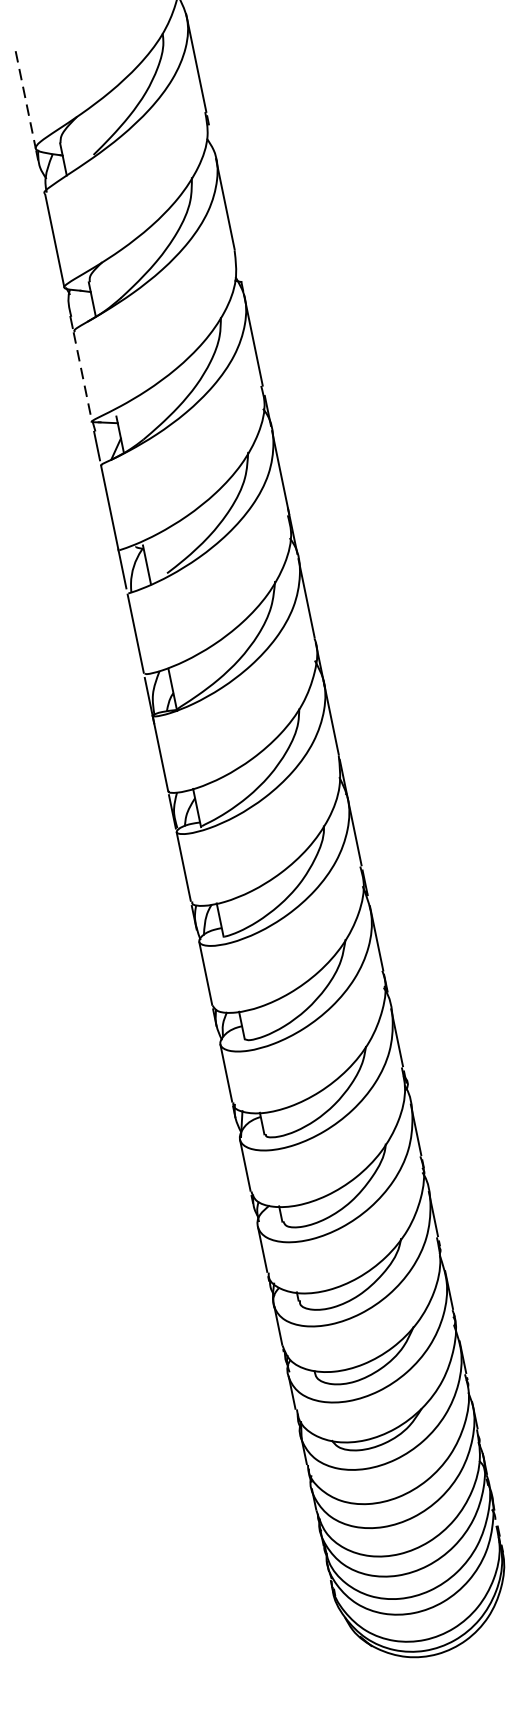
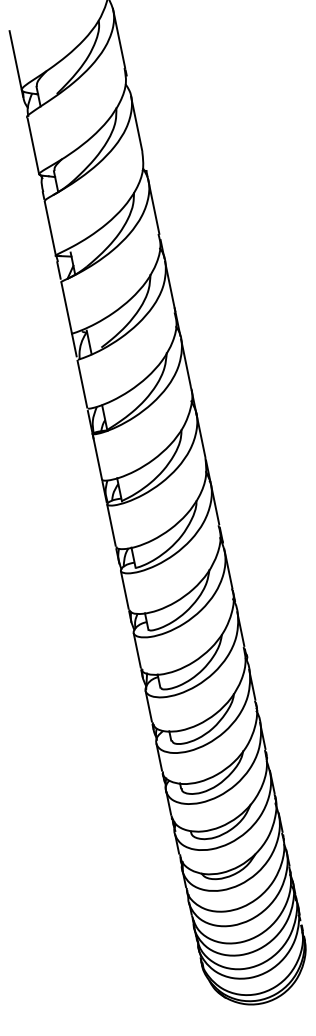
line: (25, 101) -> (15, 61), dashed -> solid
line: (83, 376) -> (50, 228), dashed -> solid

